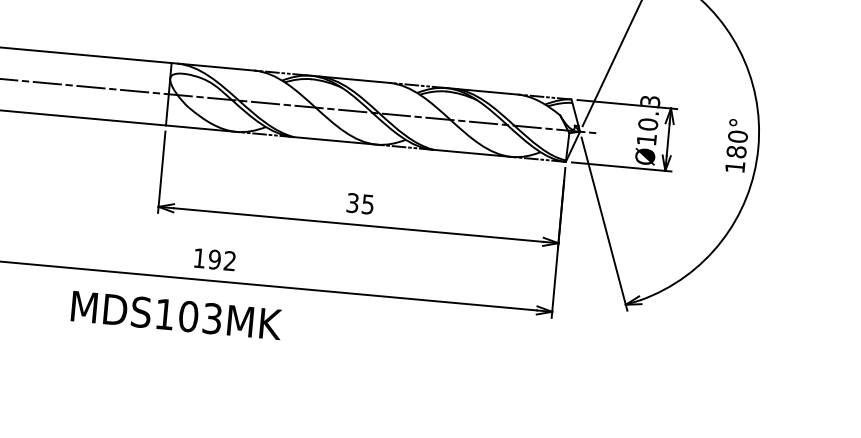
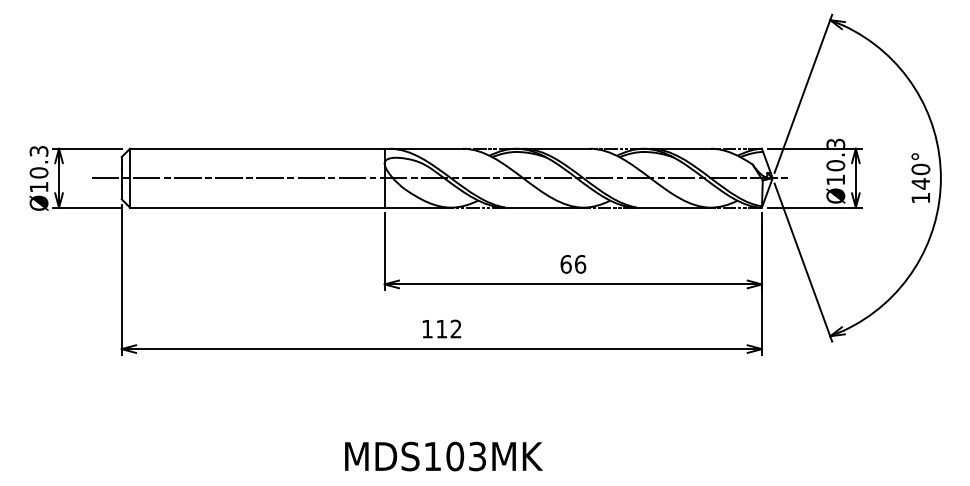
text: (736, 151) -> (920, 183), 180° -> 140°
text: (360, 203) -> (573, 264), 35 -> 66
text: (214, 259) -> (441, 328), 192 -> 112
text: (176, 315) -> (443, 456), moved

